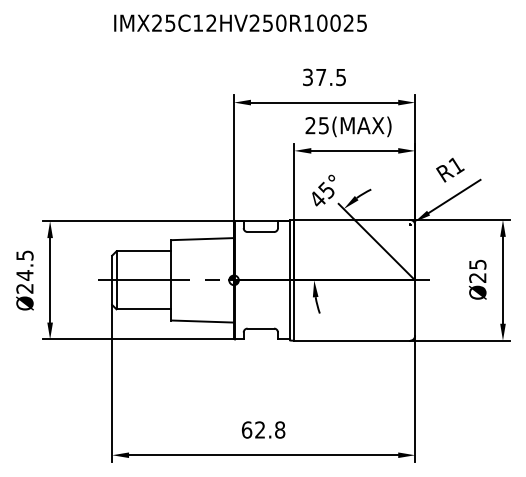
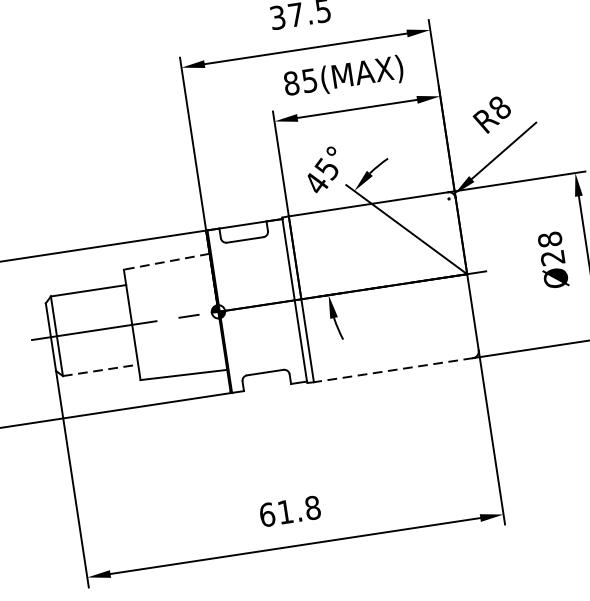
text: (310, 125) -> (291, 83), 25(MAX) -> 85(MAX)
text: (456, 165) -> (500, 107), R1 -> R8
line: (202, 239) -> (166, 262), solid -> dashed
text: (477, 264) -> (549, 239), Ø25 -> Ø28
line: (144, 309) -> (101, 370), solid -> dashed
line: (352, 340) -> (393, 369), solid -> dashed
text: (259, 429) -> (284, 511), 62.8 -> 61.8

